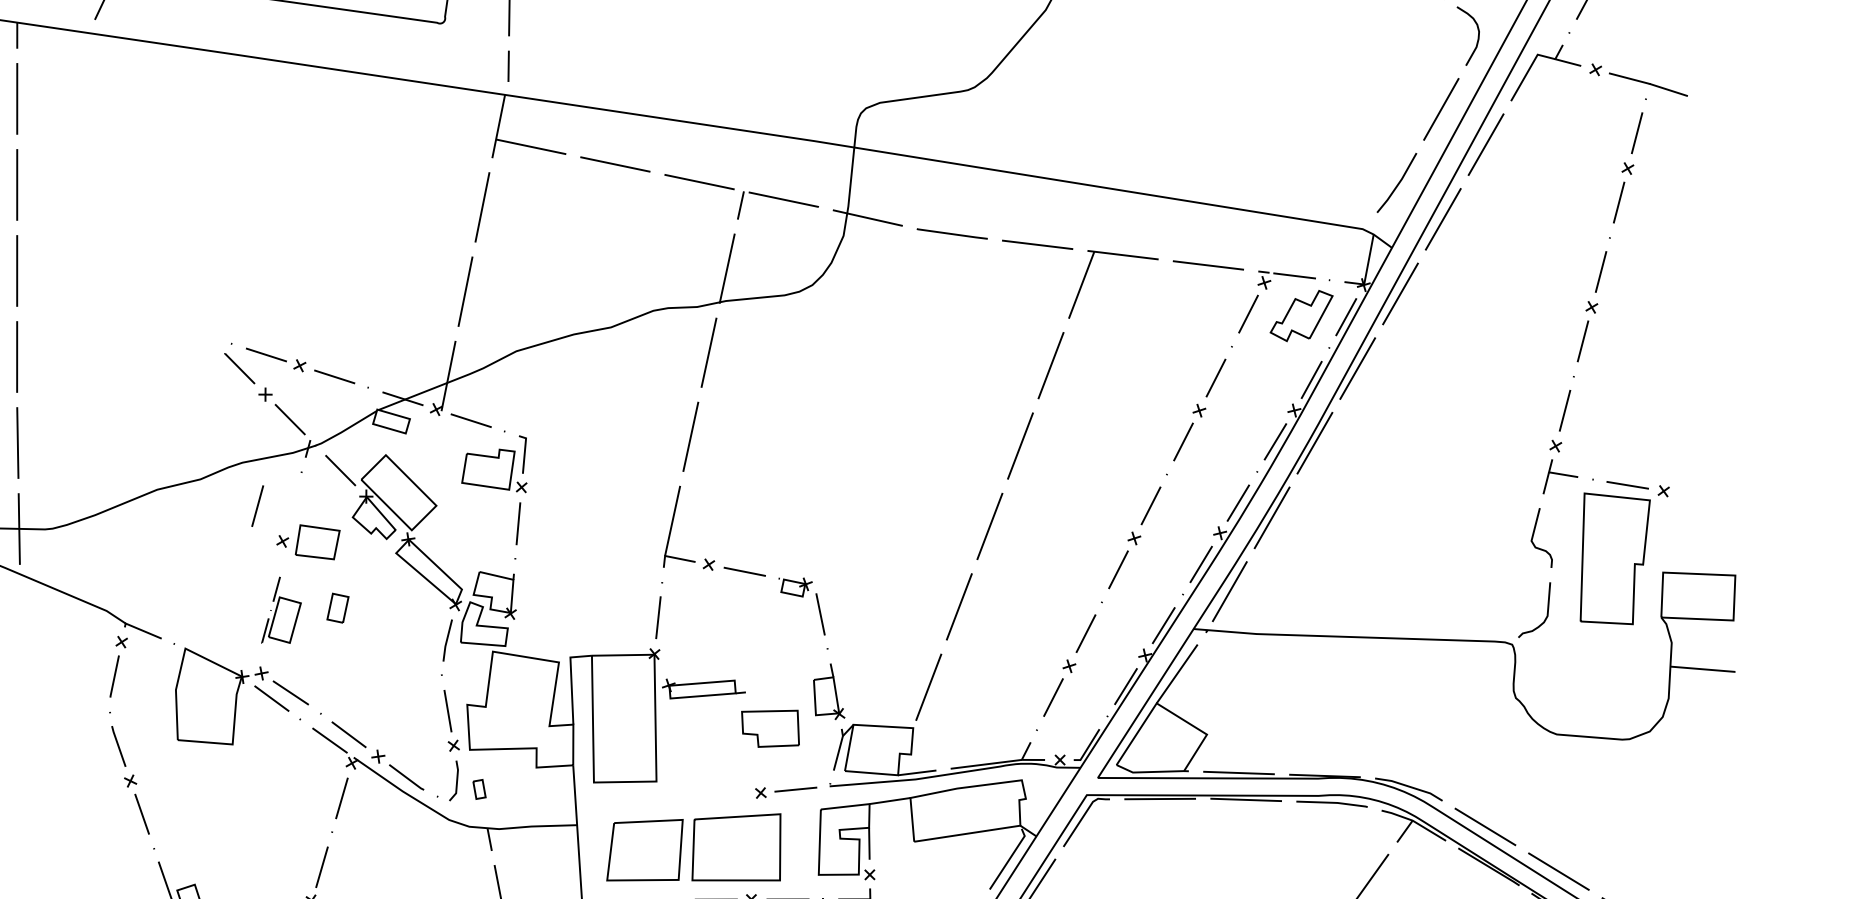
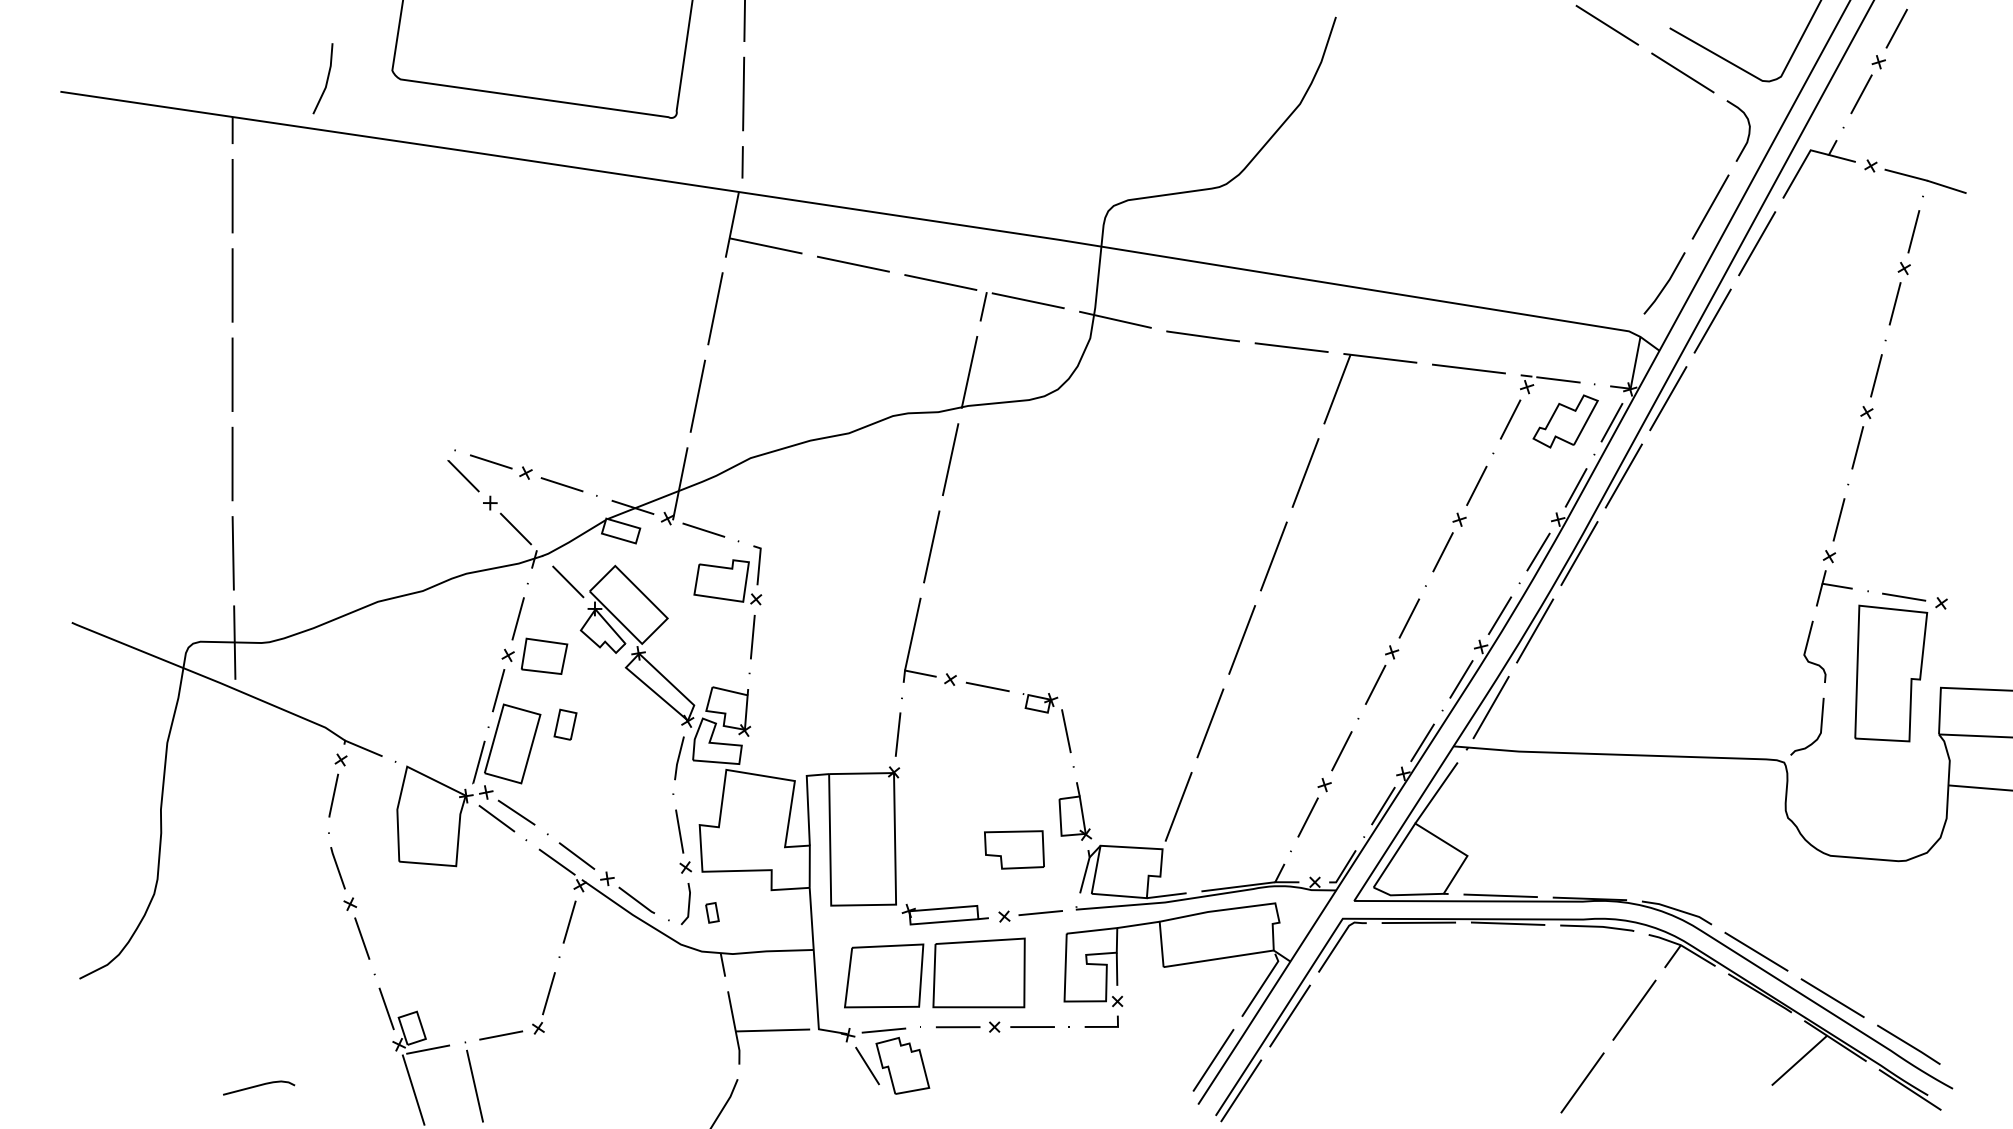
line: (257, 505) -> (517, 618), moved
part: (281, 609) -> (506, 726), size x1.67
part: (703, 688) -> (944, 914), moved

